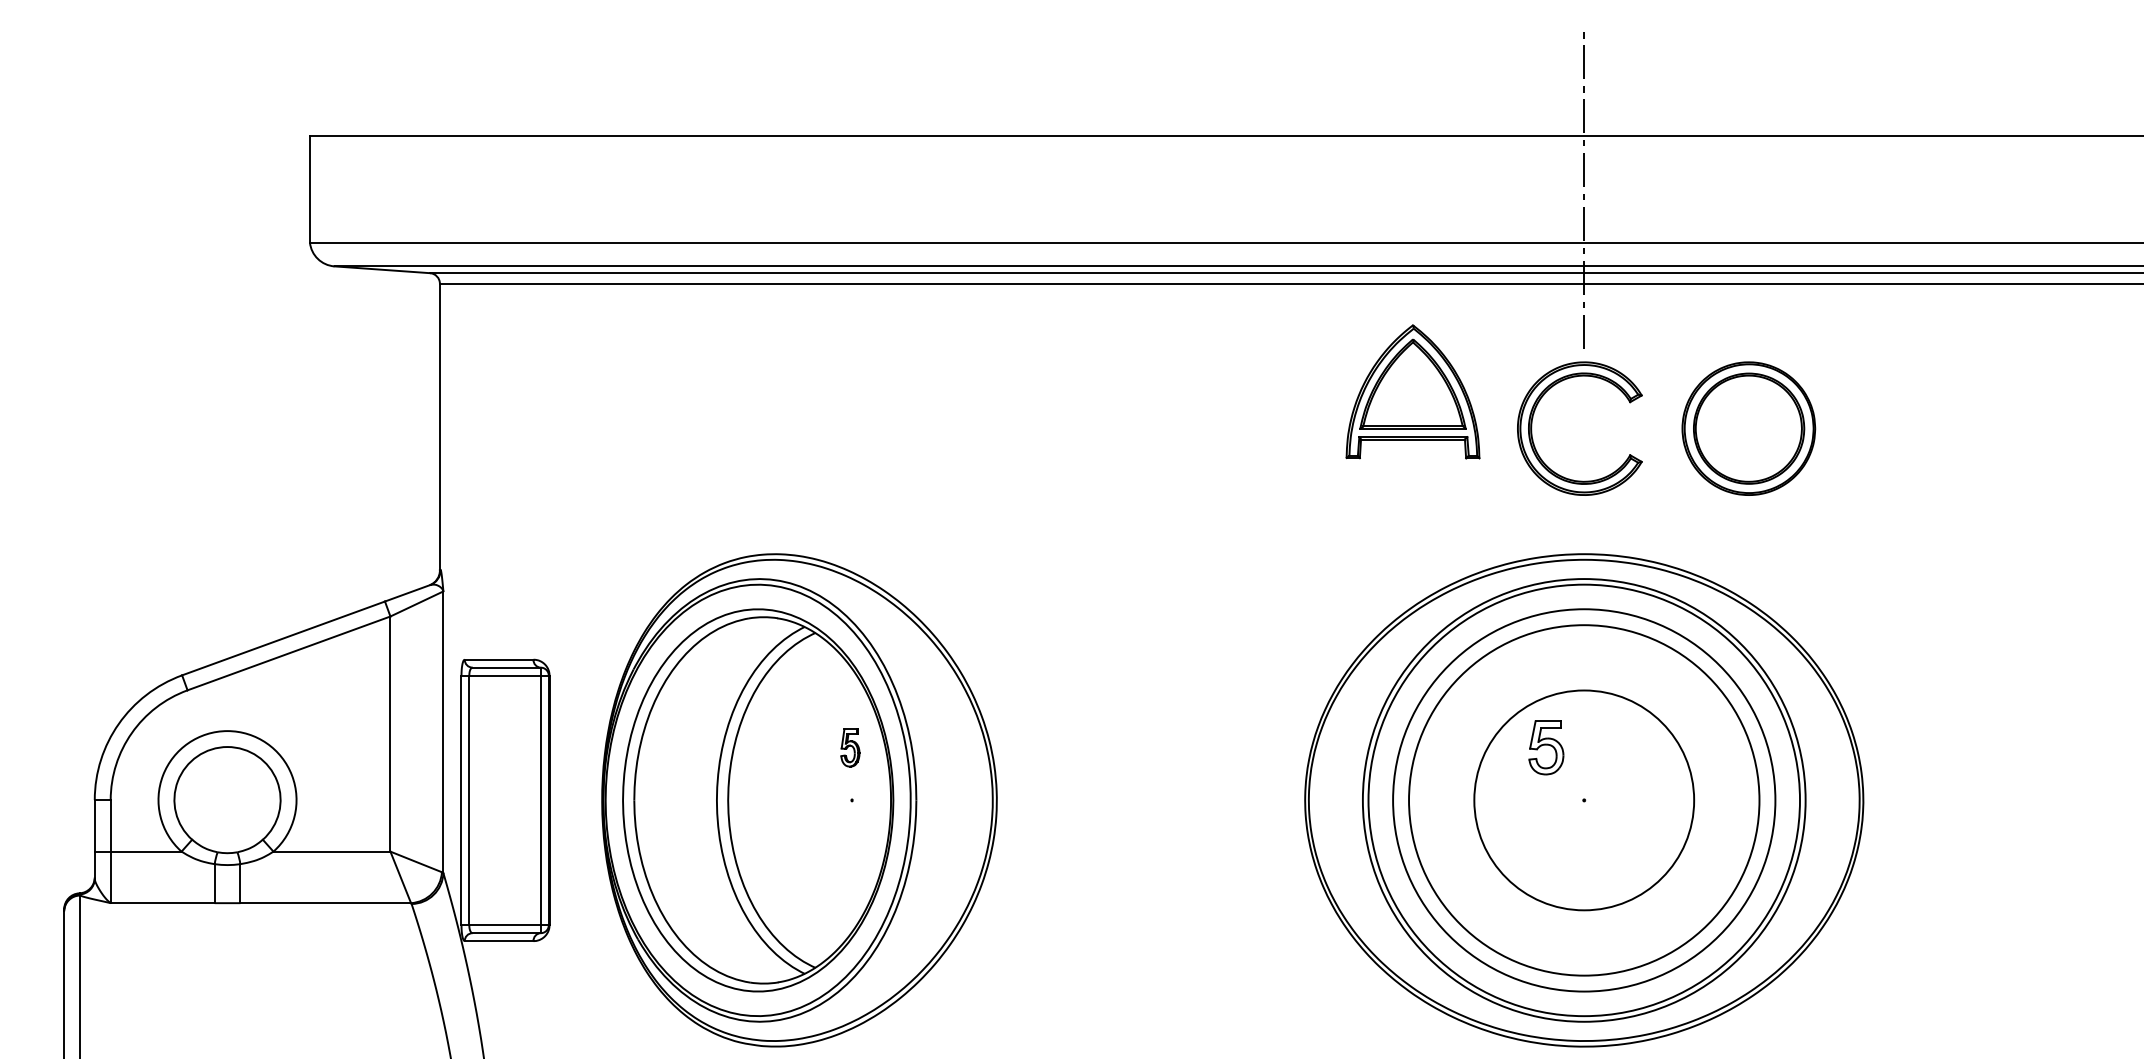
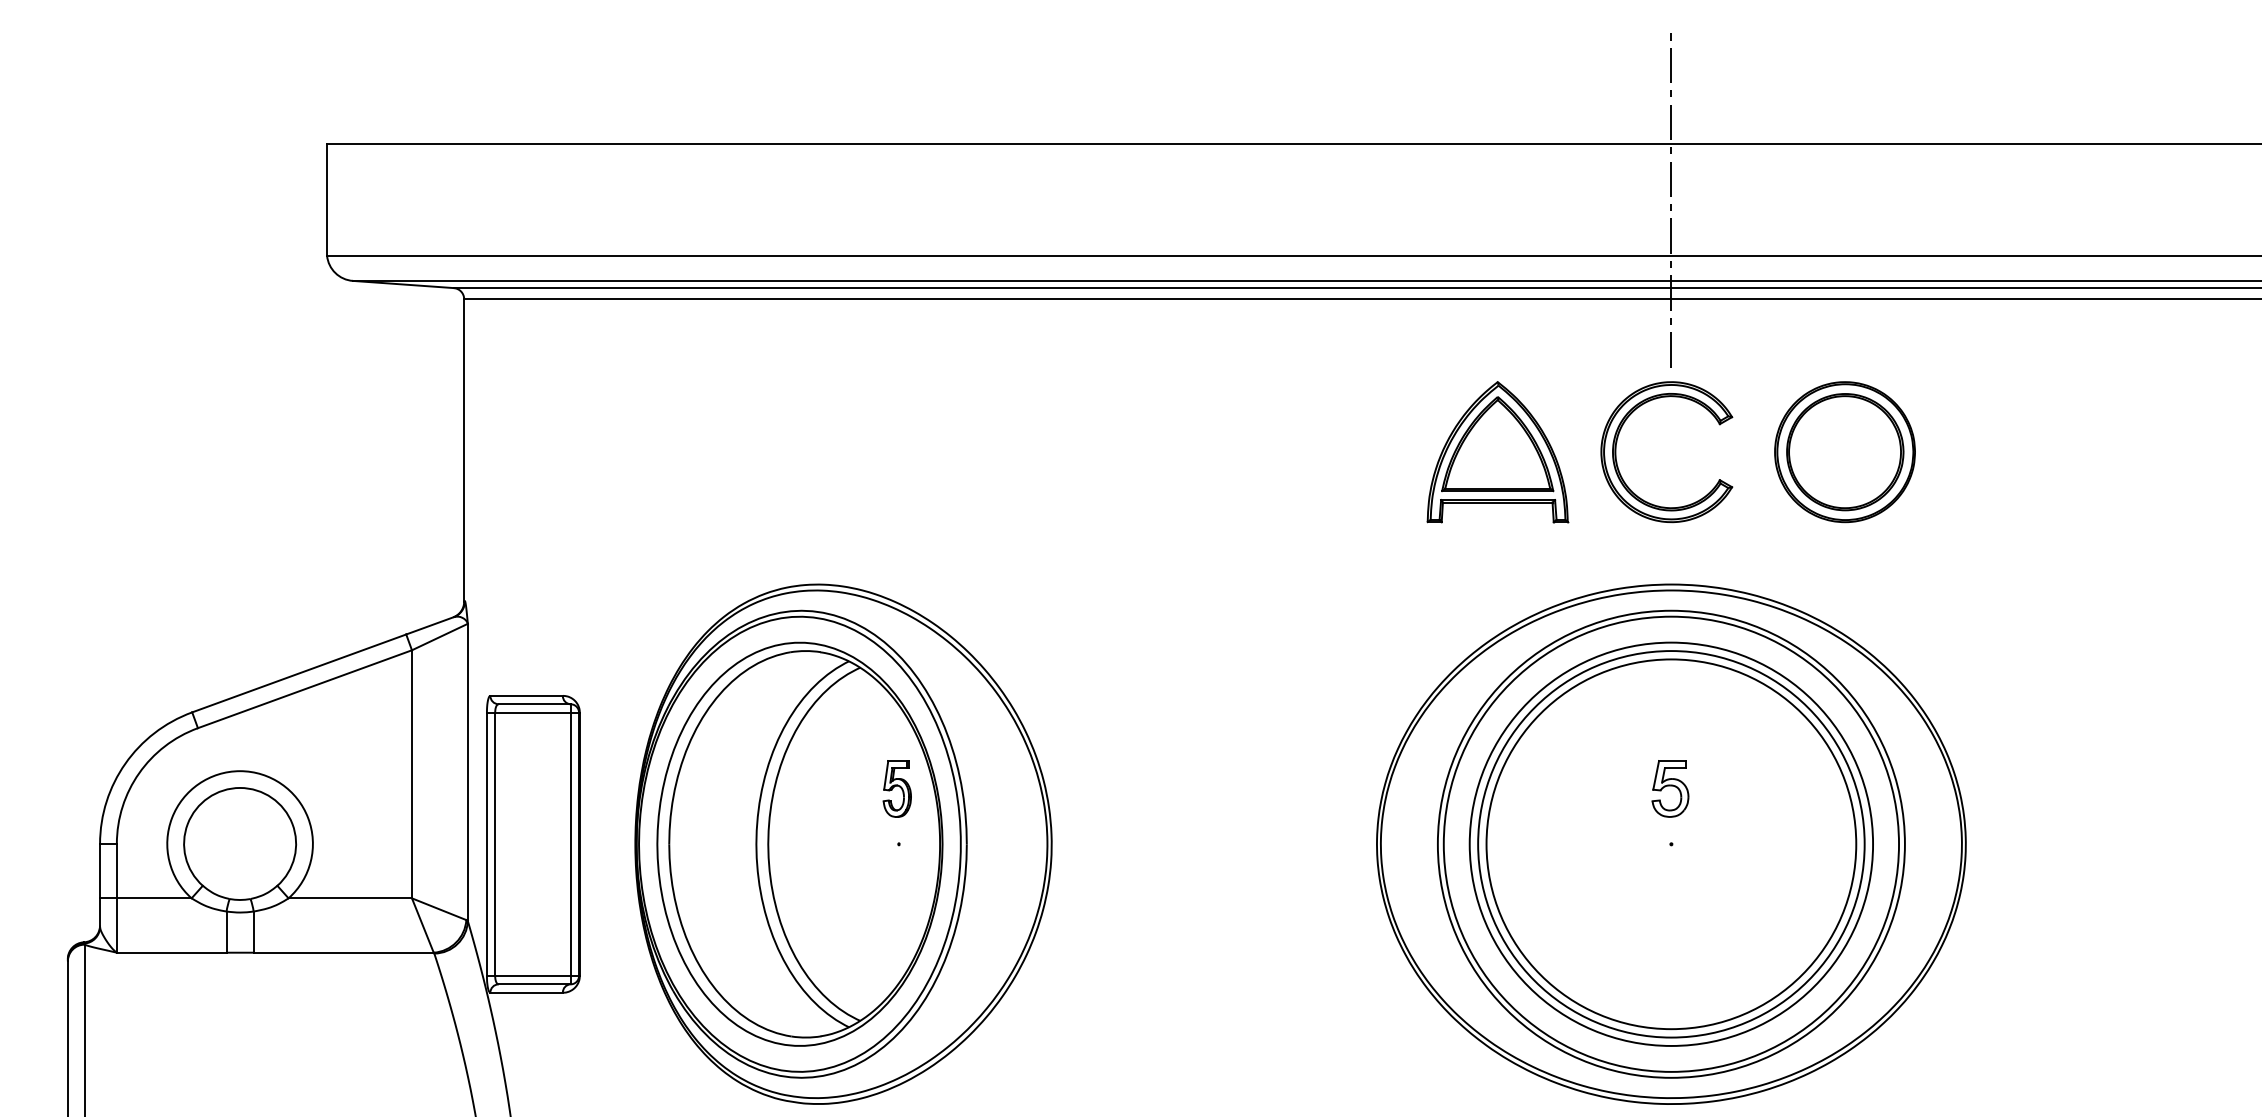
part: (1412, 392) -> (1497, 452), moved
part: (849, 747) -> (896, 788), size x1.43
part: (1546, 747) -> (1670, 788), moved
circle: (1584, 800) -> (1671, 844), size x1.67

